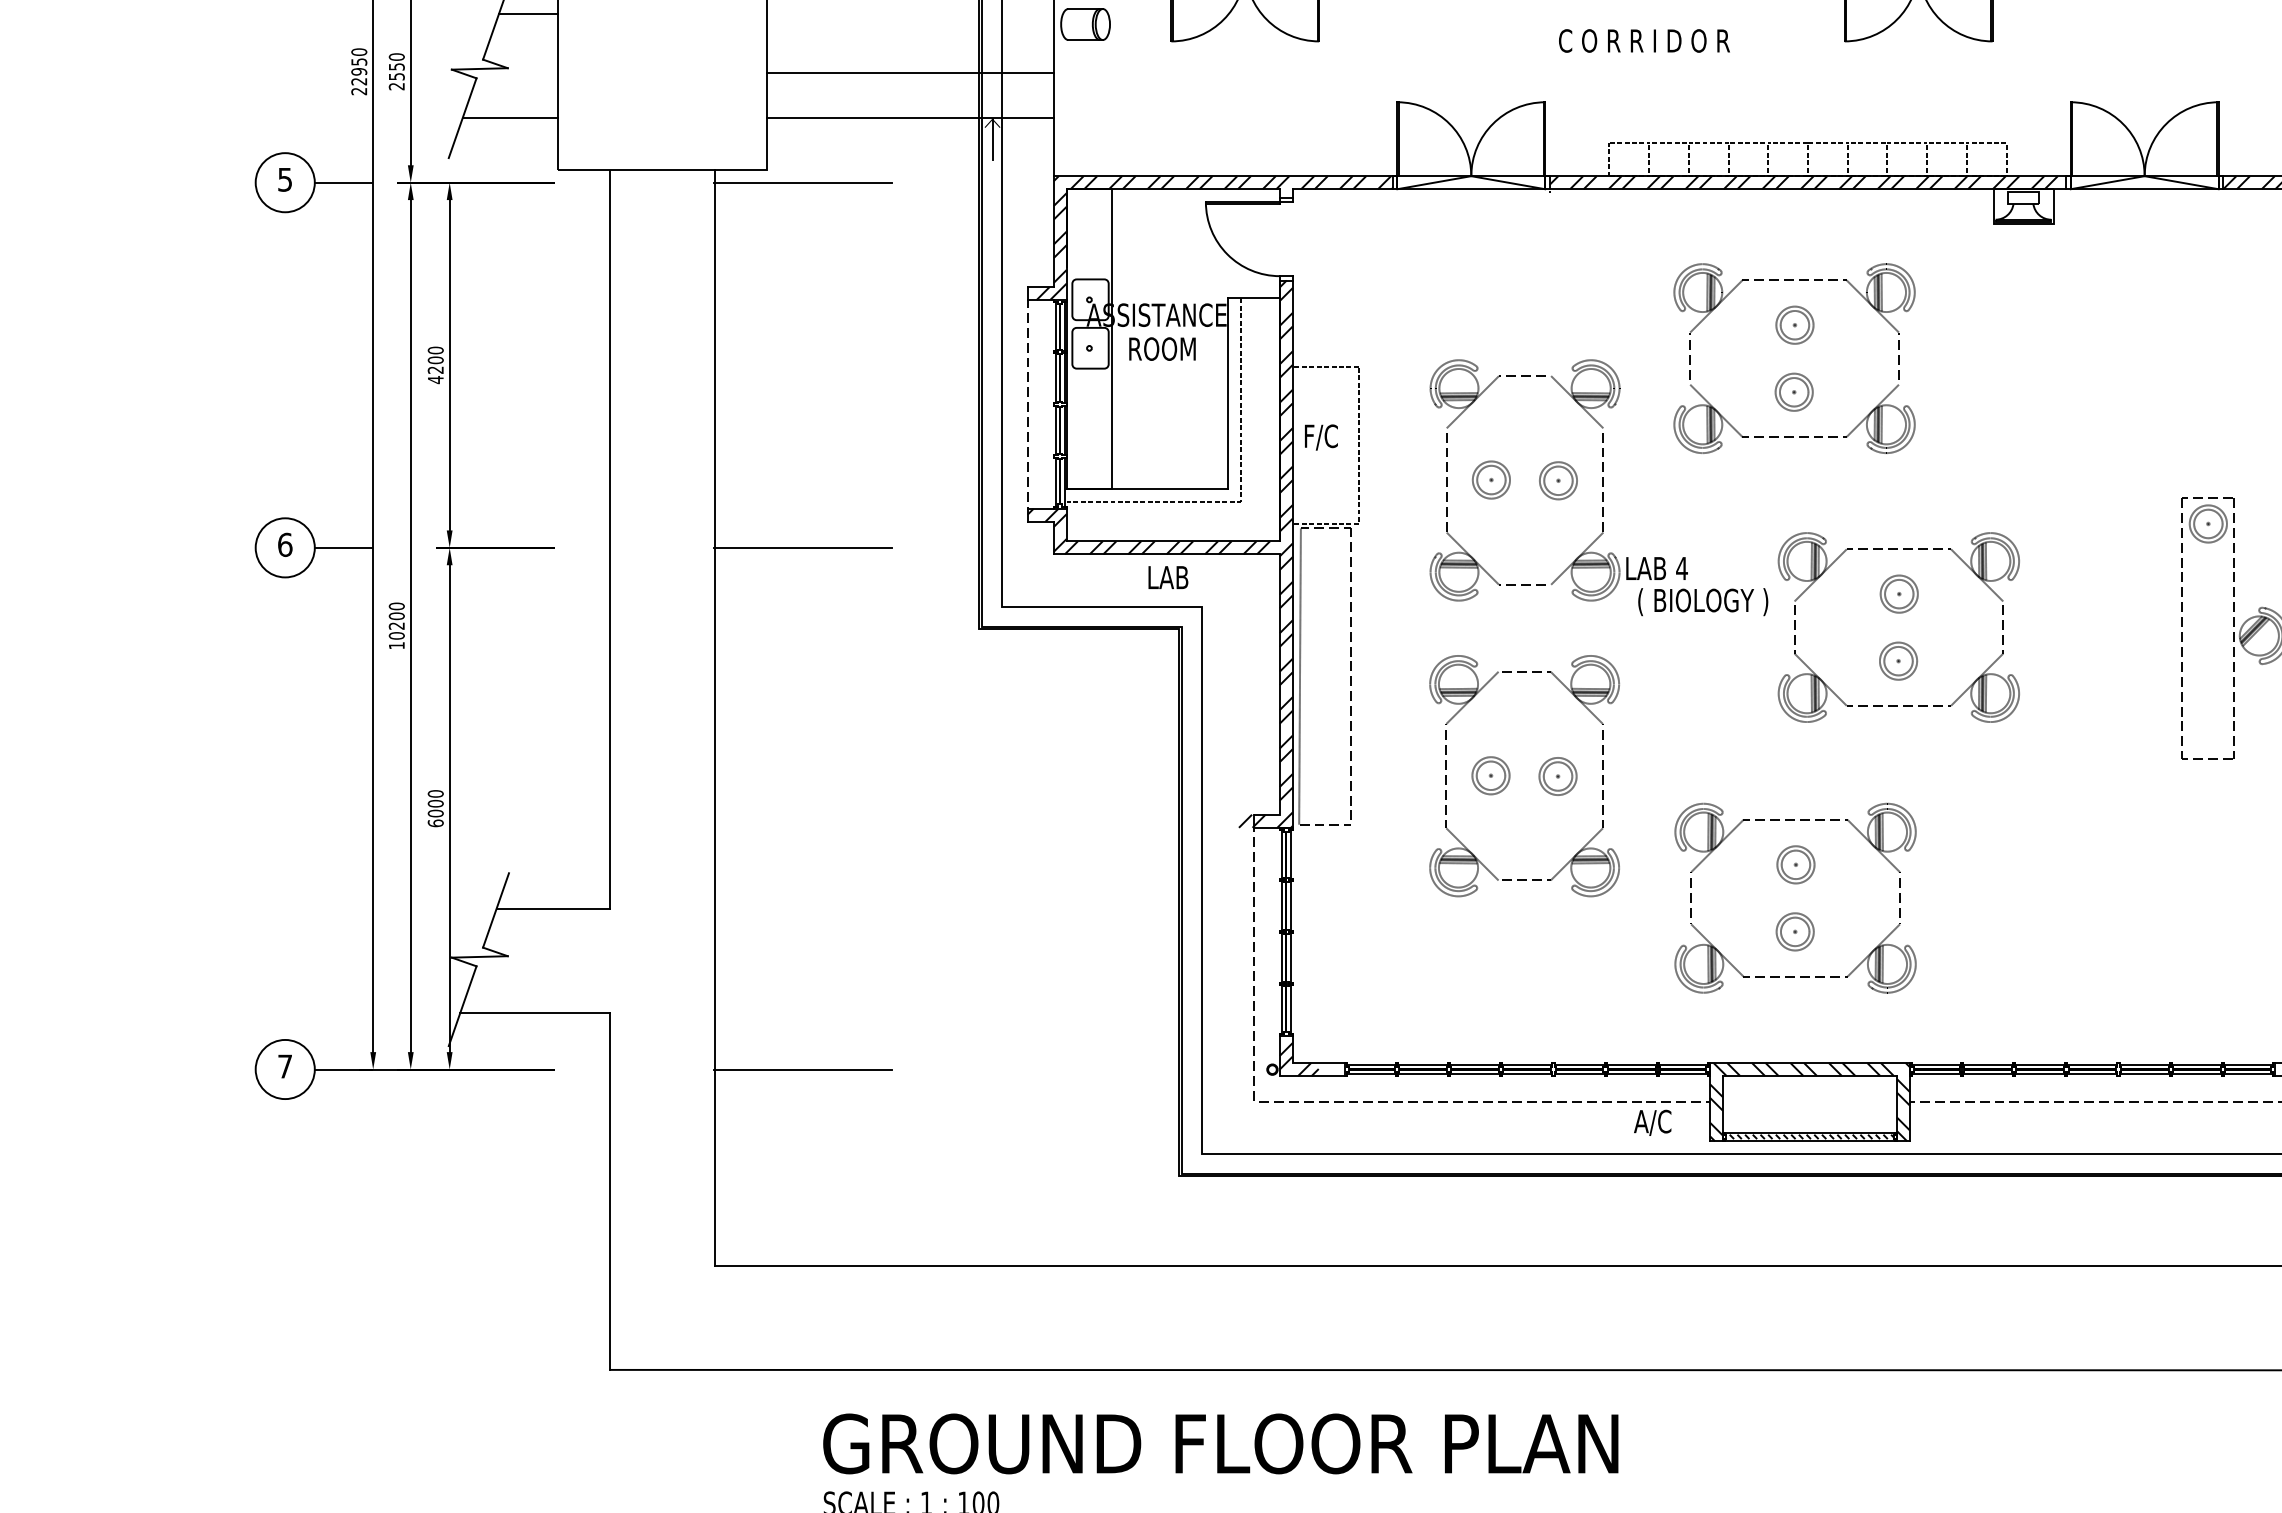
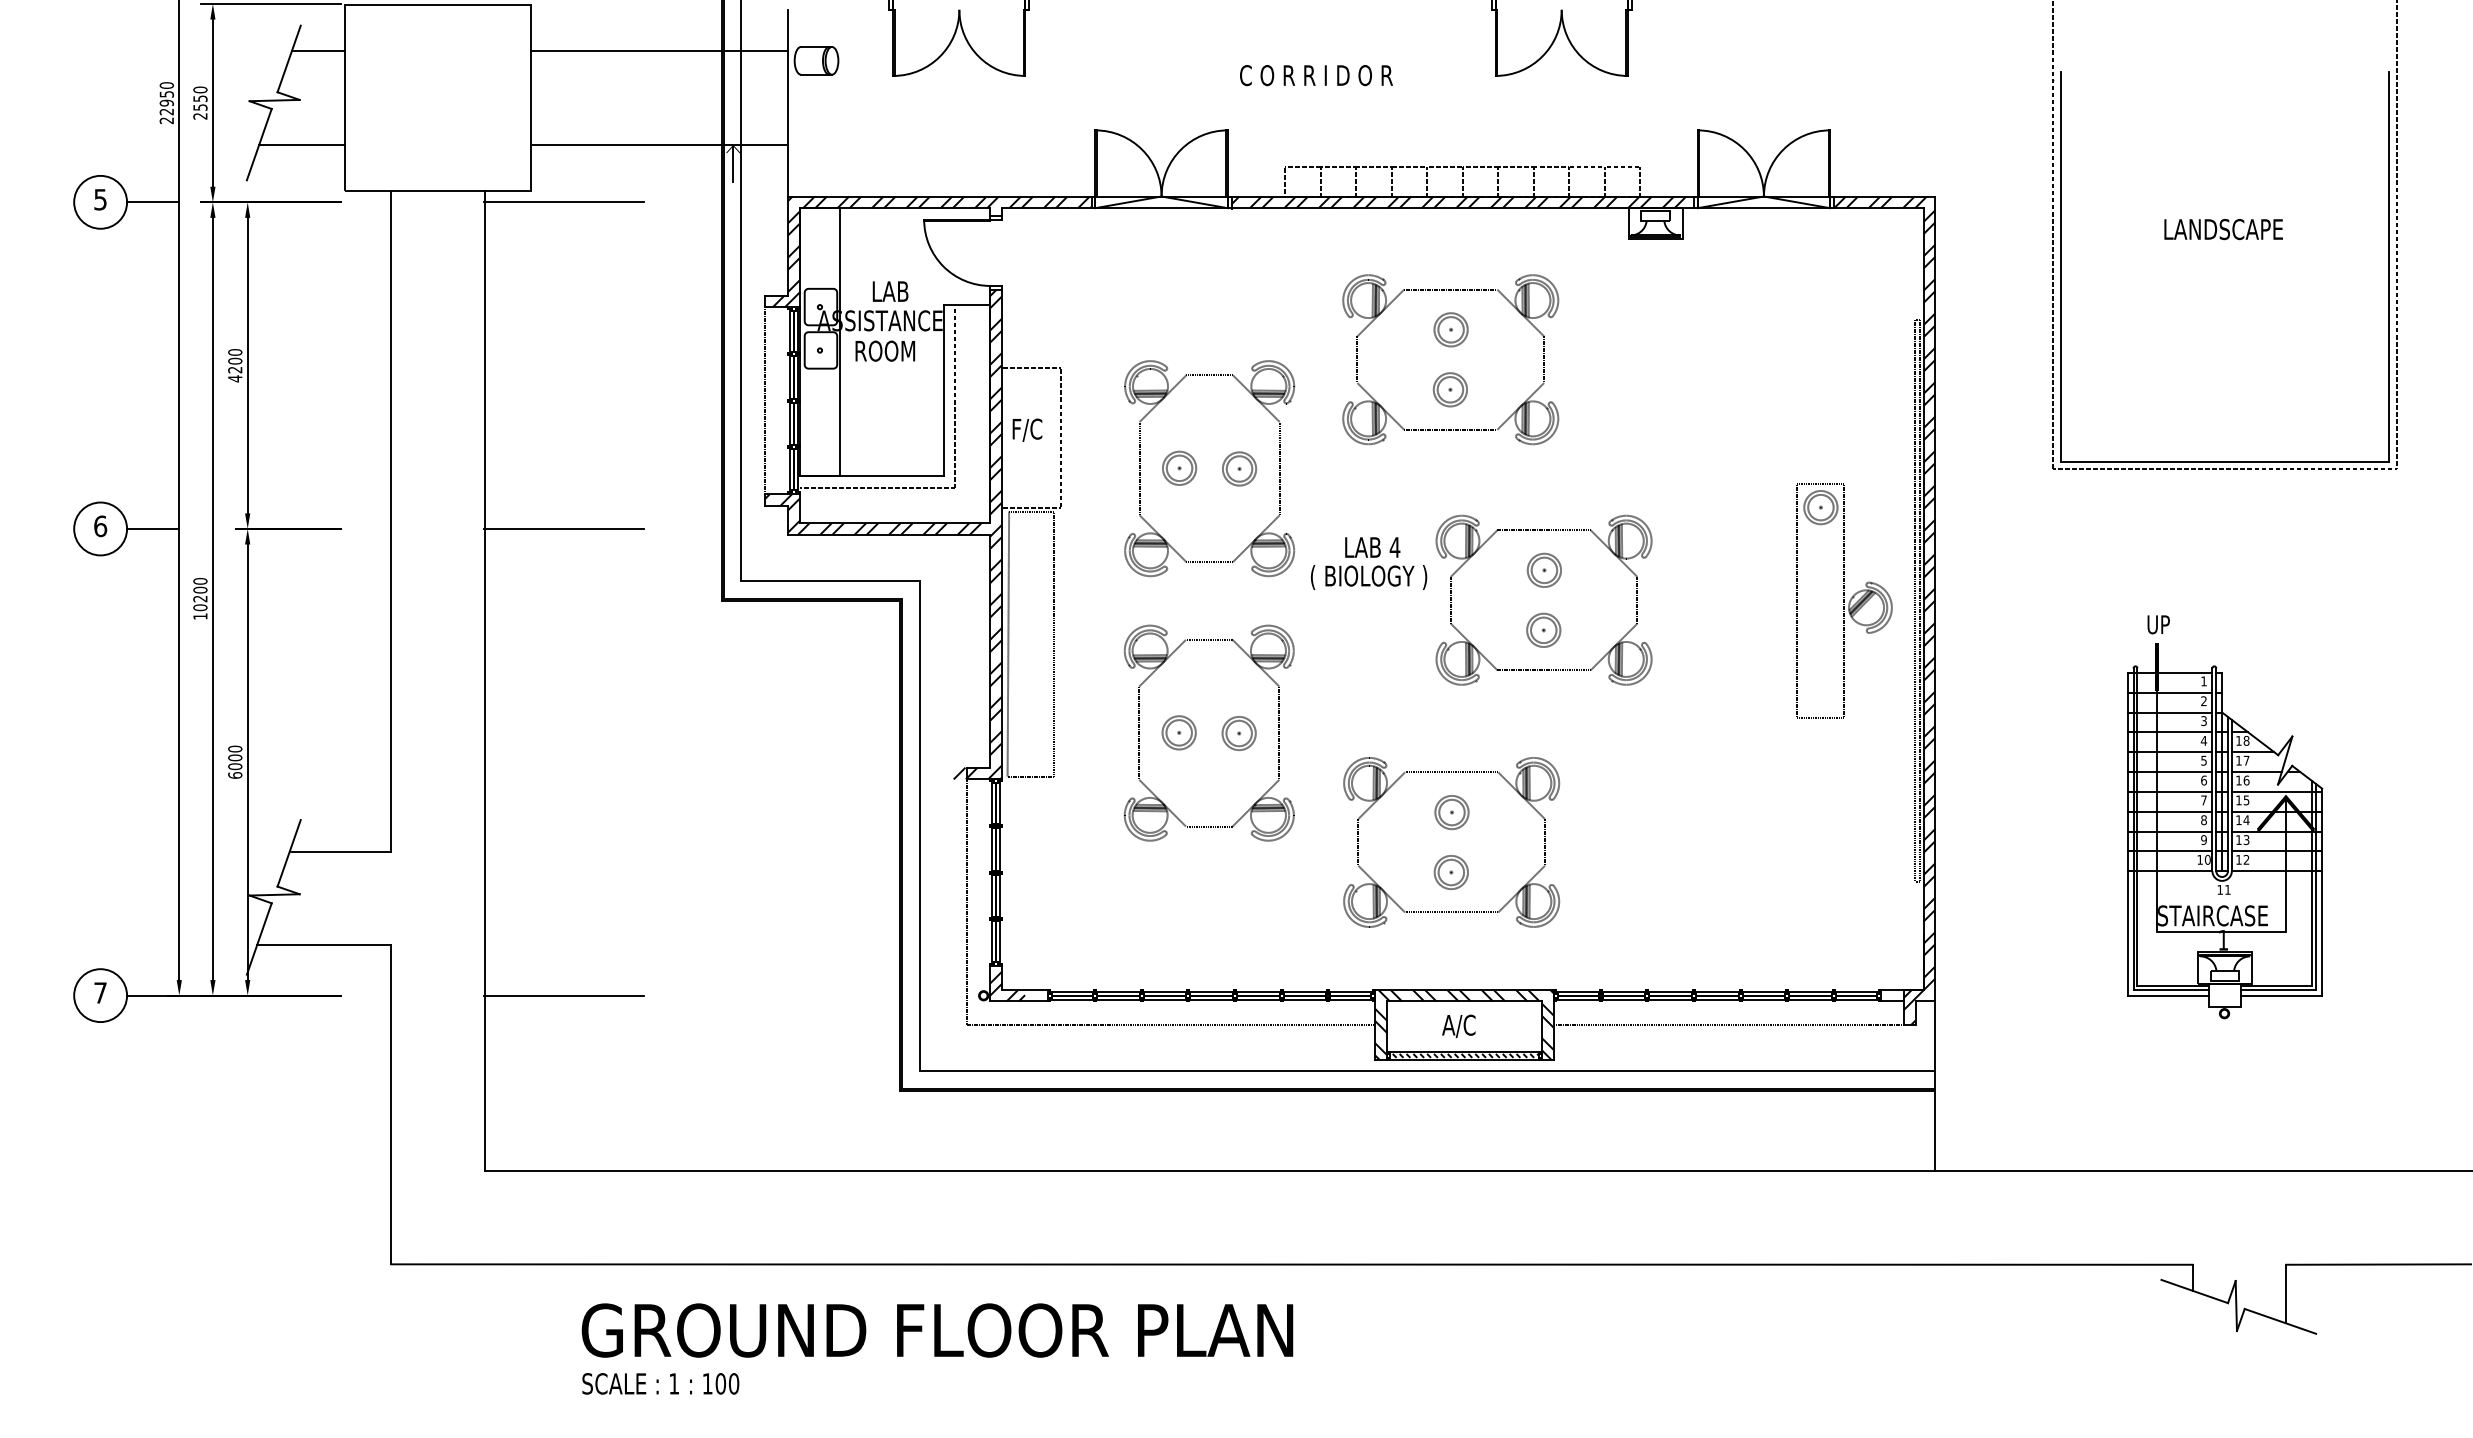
line: (910, 73) -> (659, 51), moved
text: (1656, 568) -> (1372, 547), moved
text: (1168, 577) -> (890, 291), moved
text: (1652, 1123) -> (1458, 1026), moved

